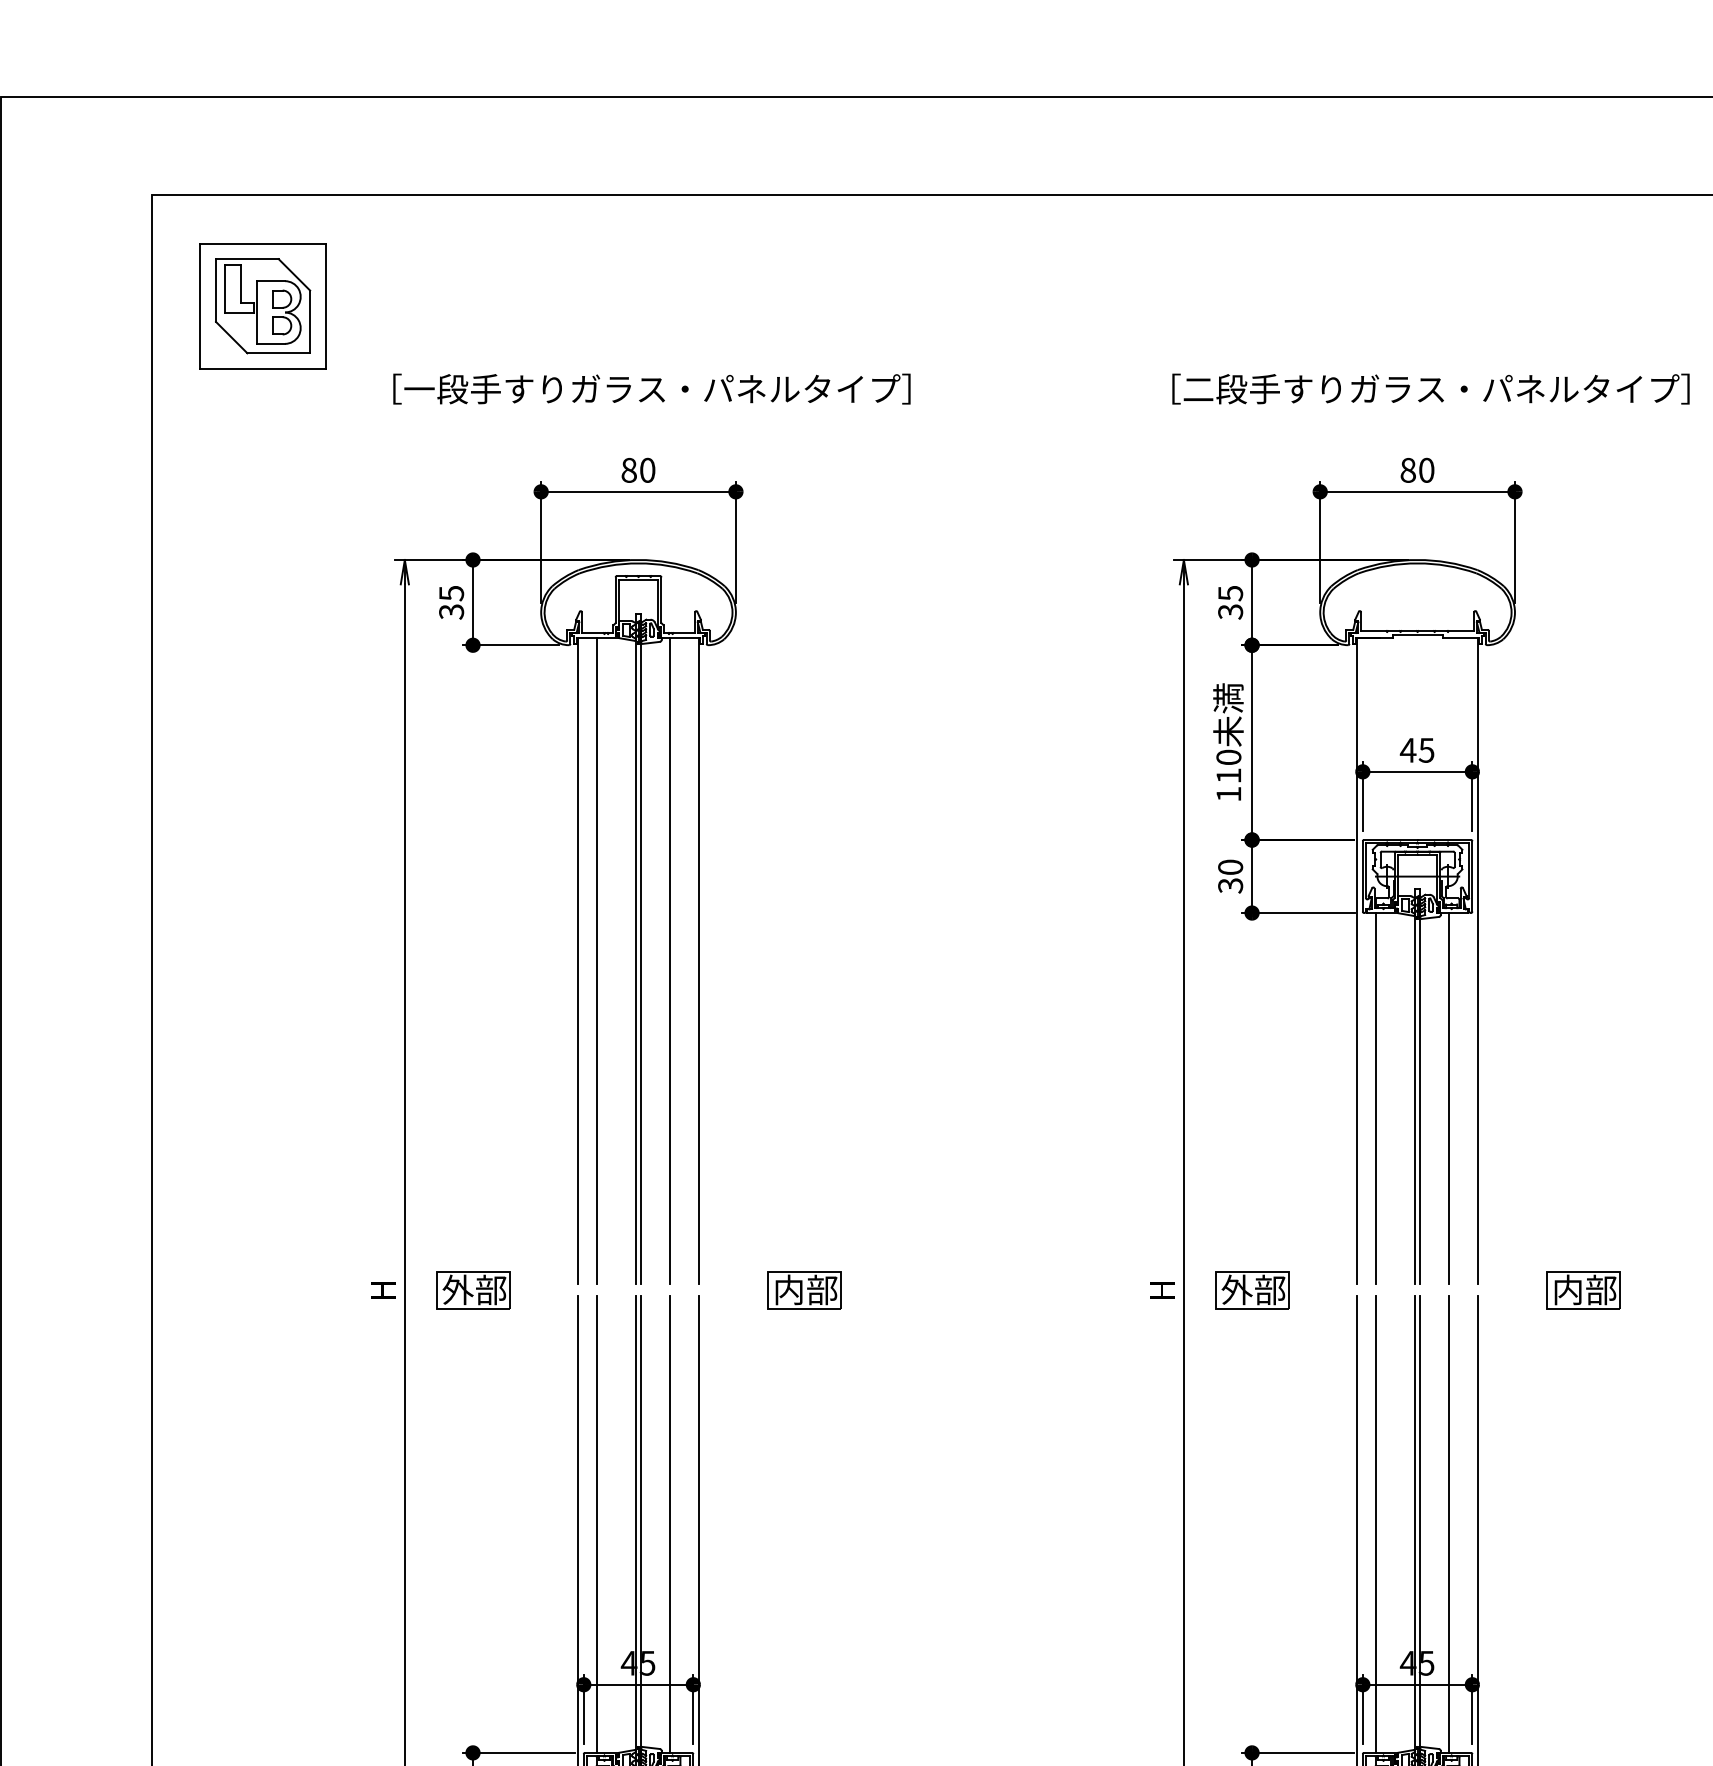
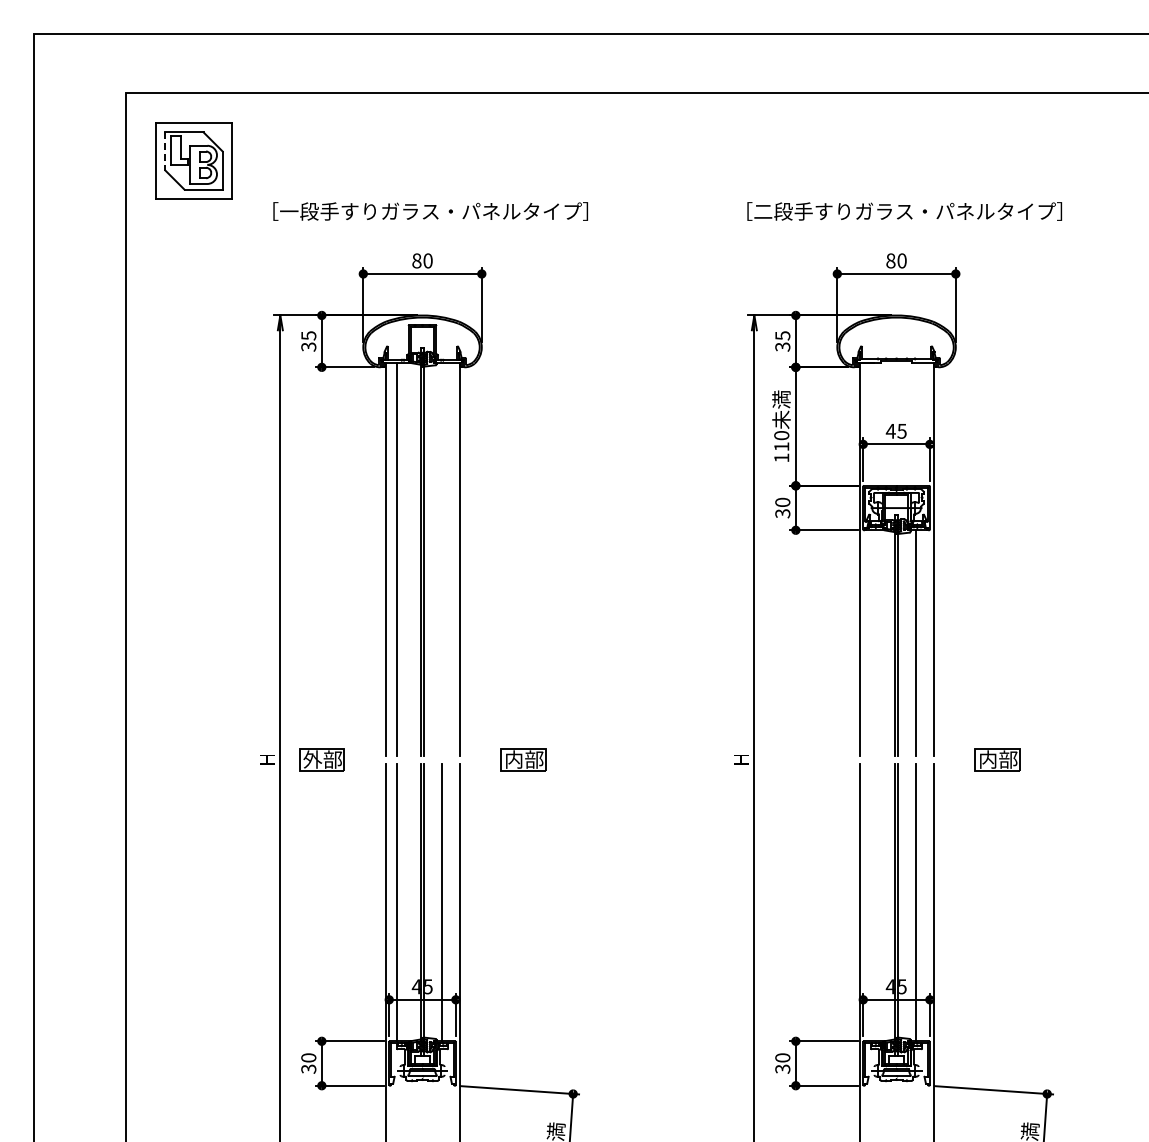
line: (216, 292) -> (165, 152), solid -> dashed
line: (669, 961) -> (441, 559), removed
line: (1376, 1099) -> (871, 643), removed
part: (1251, 1289) -> (795, 759), removed
line: (1376, 1524) -> (871, 902), removed

